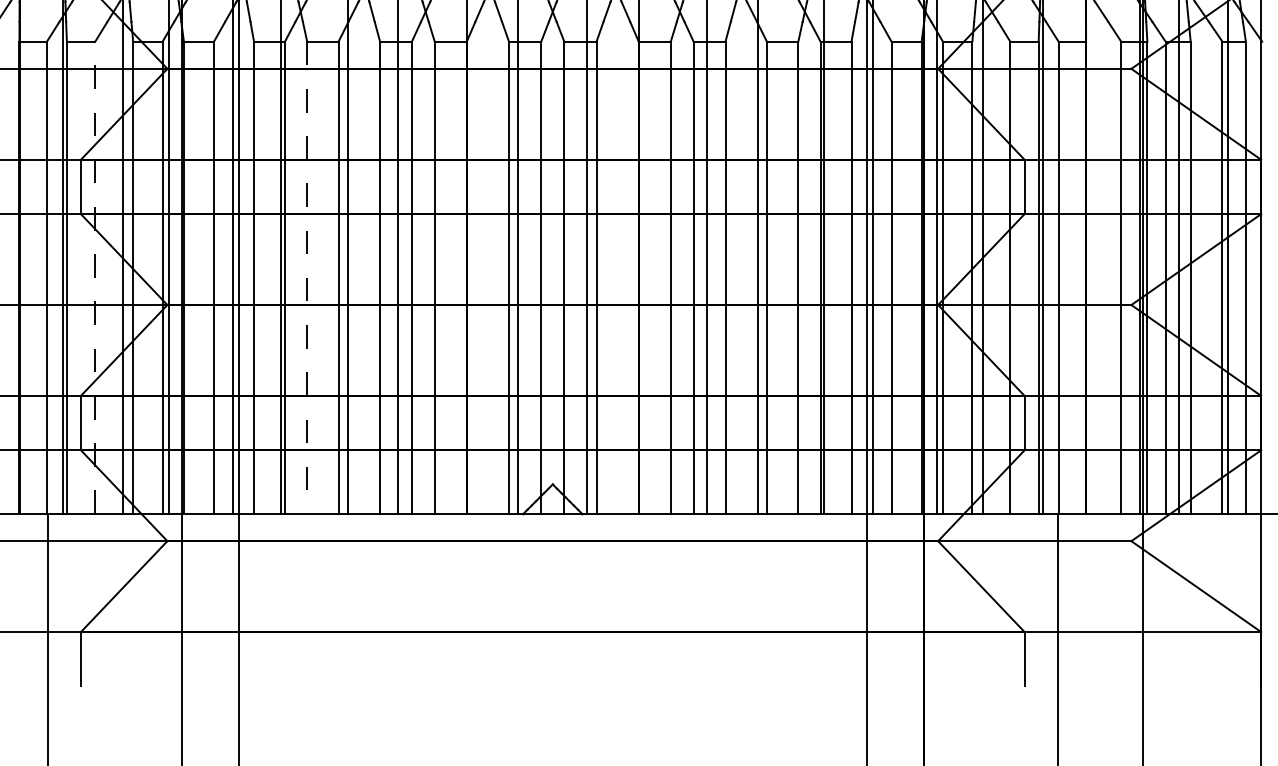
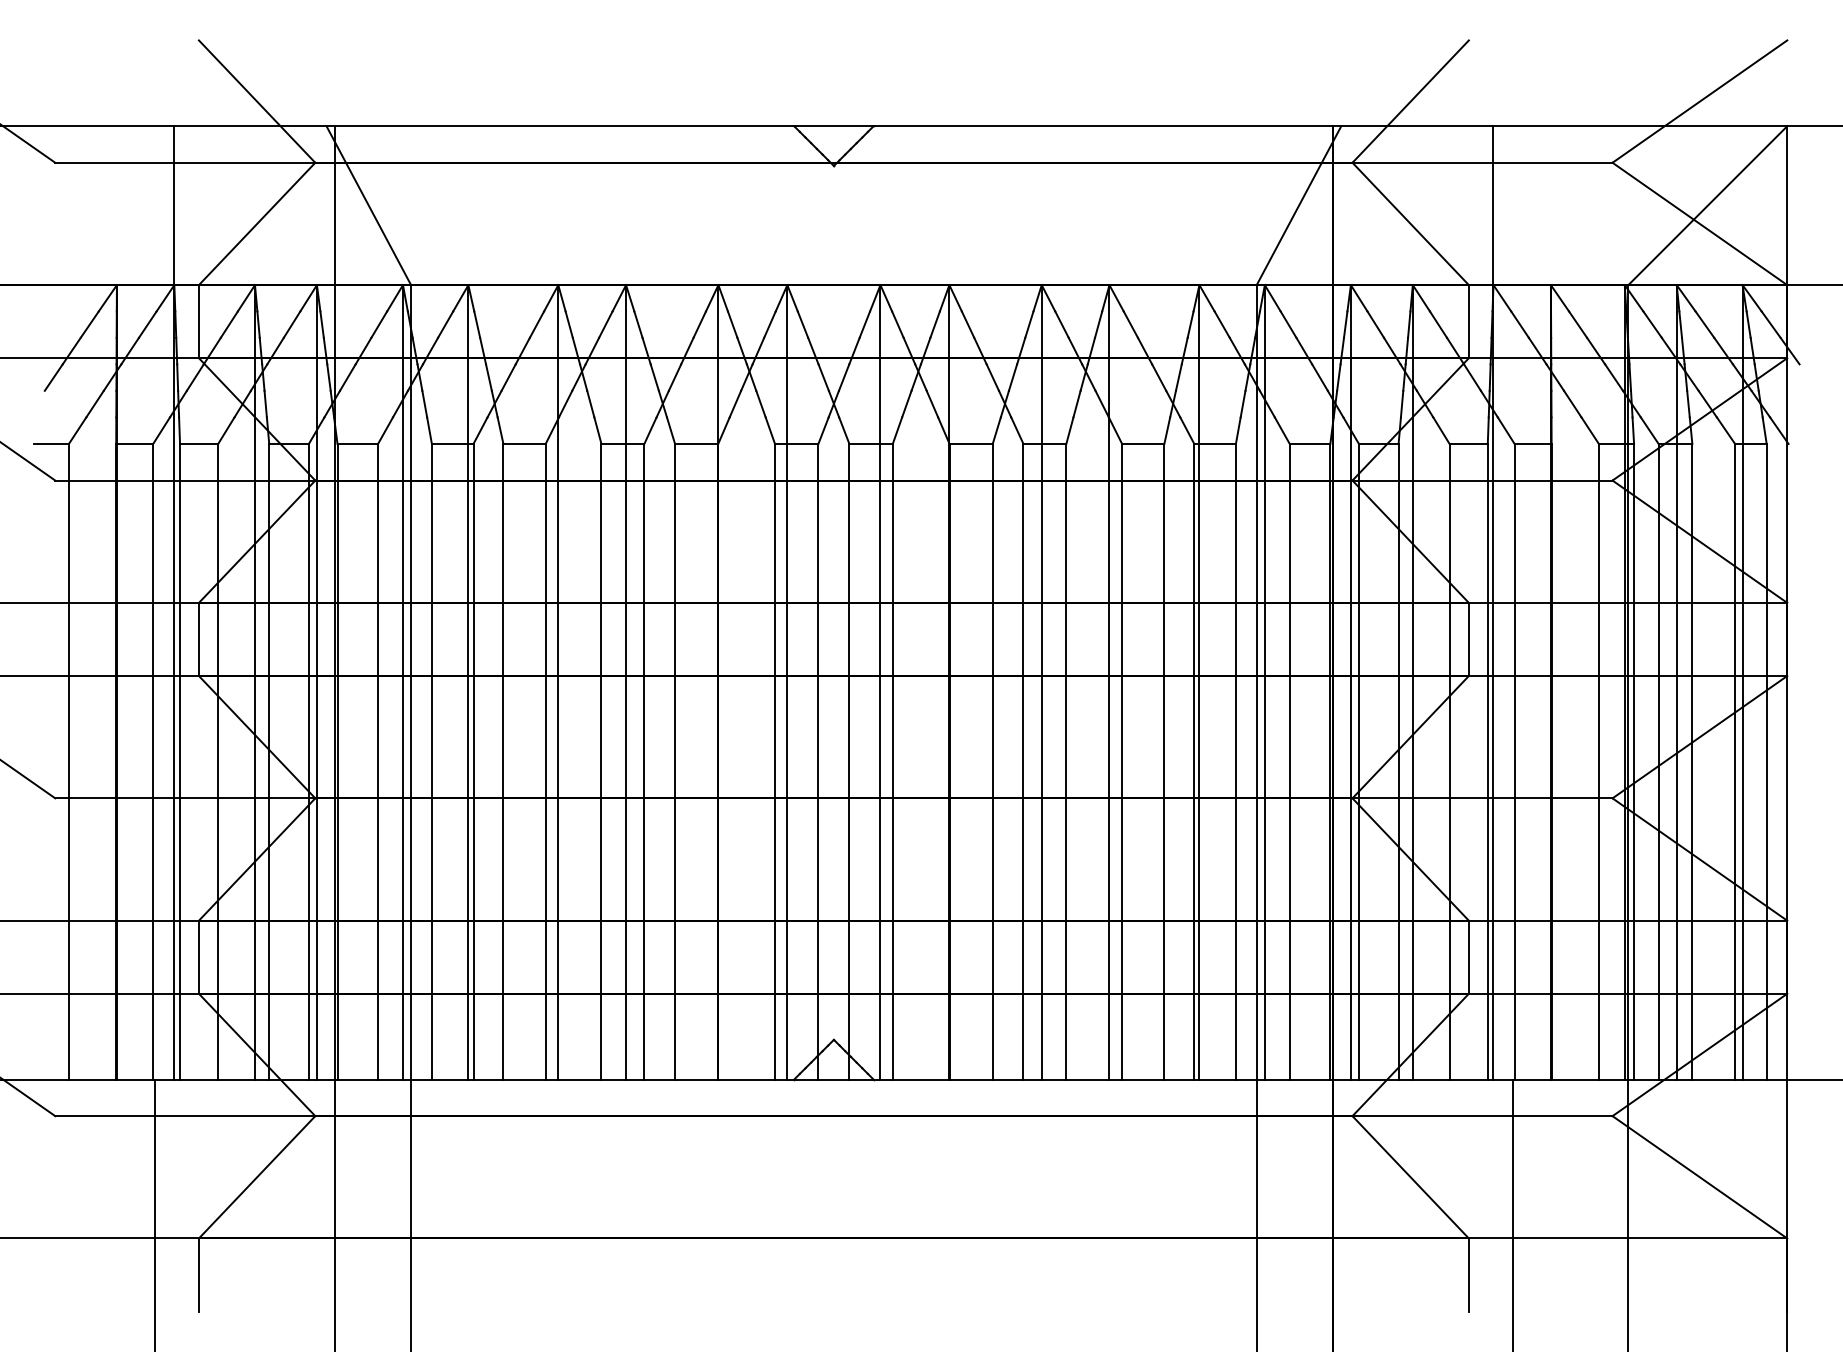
line: (95, 277) -> (218, 761), dashed -> solid
line: (307, 277) -> (503, 761), dashed -> solid

